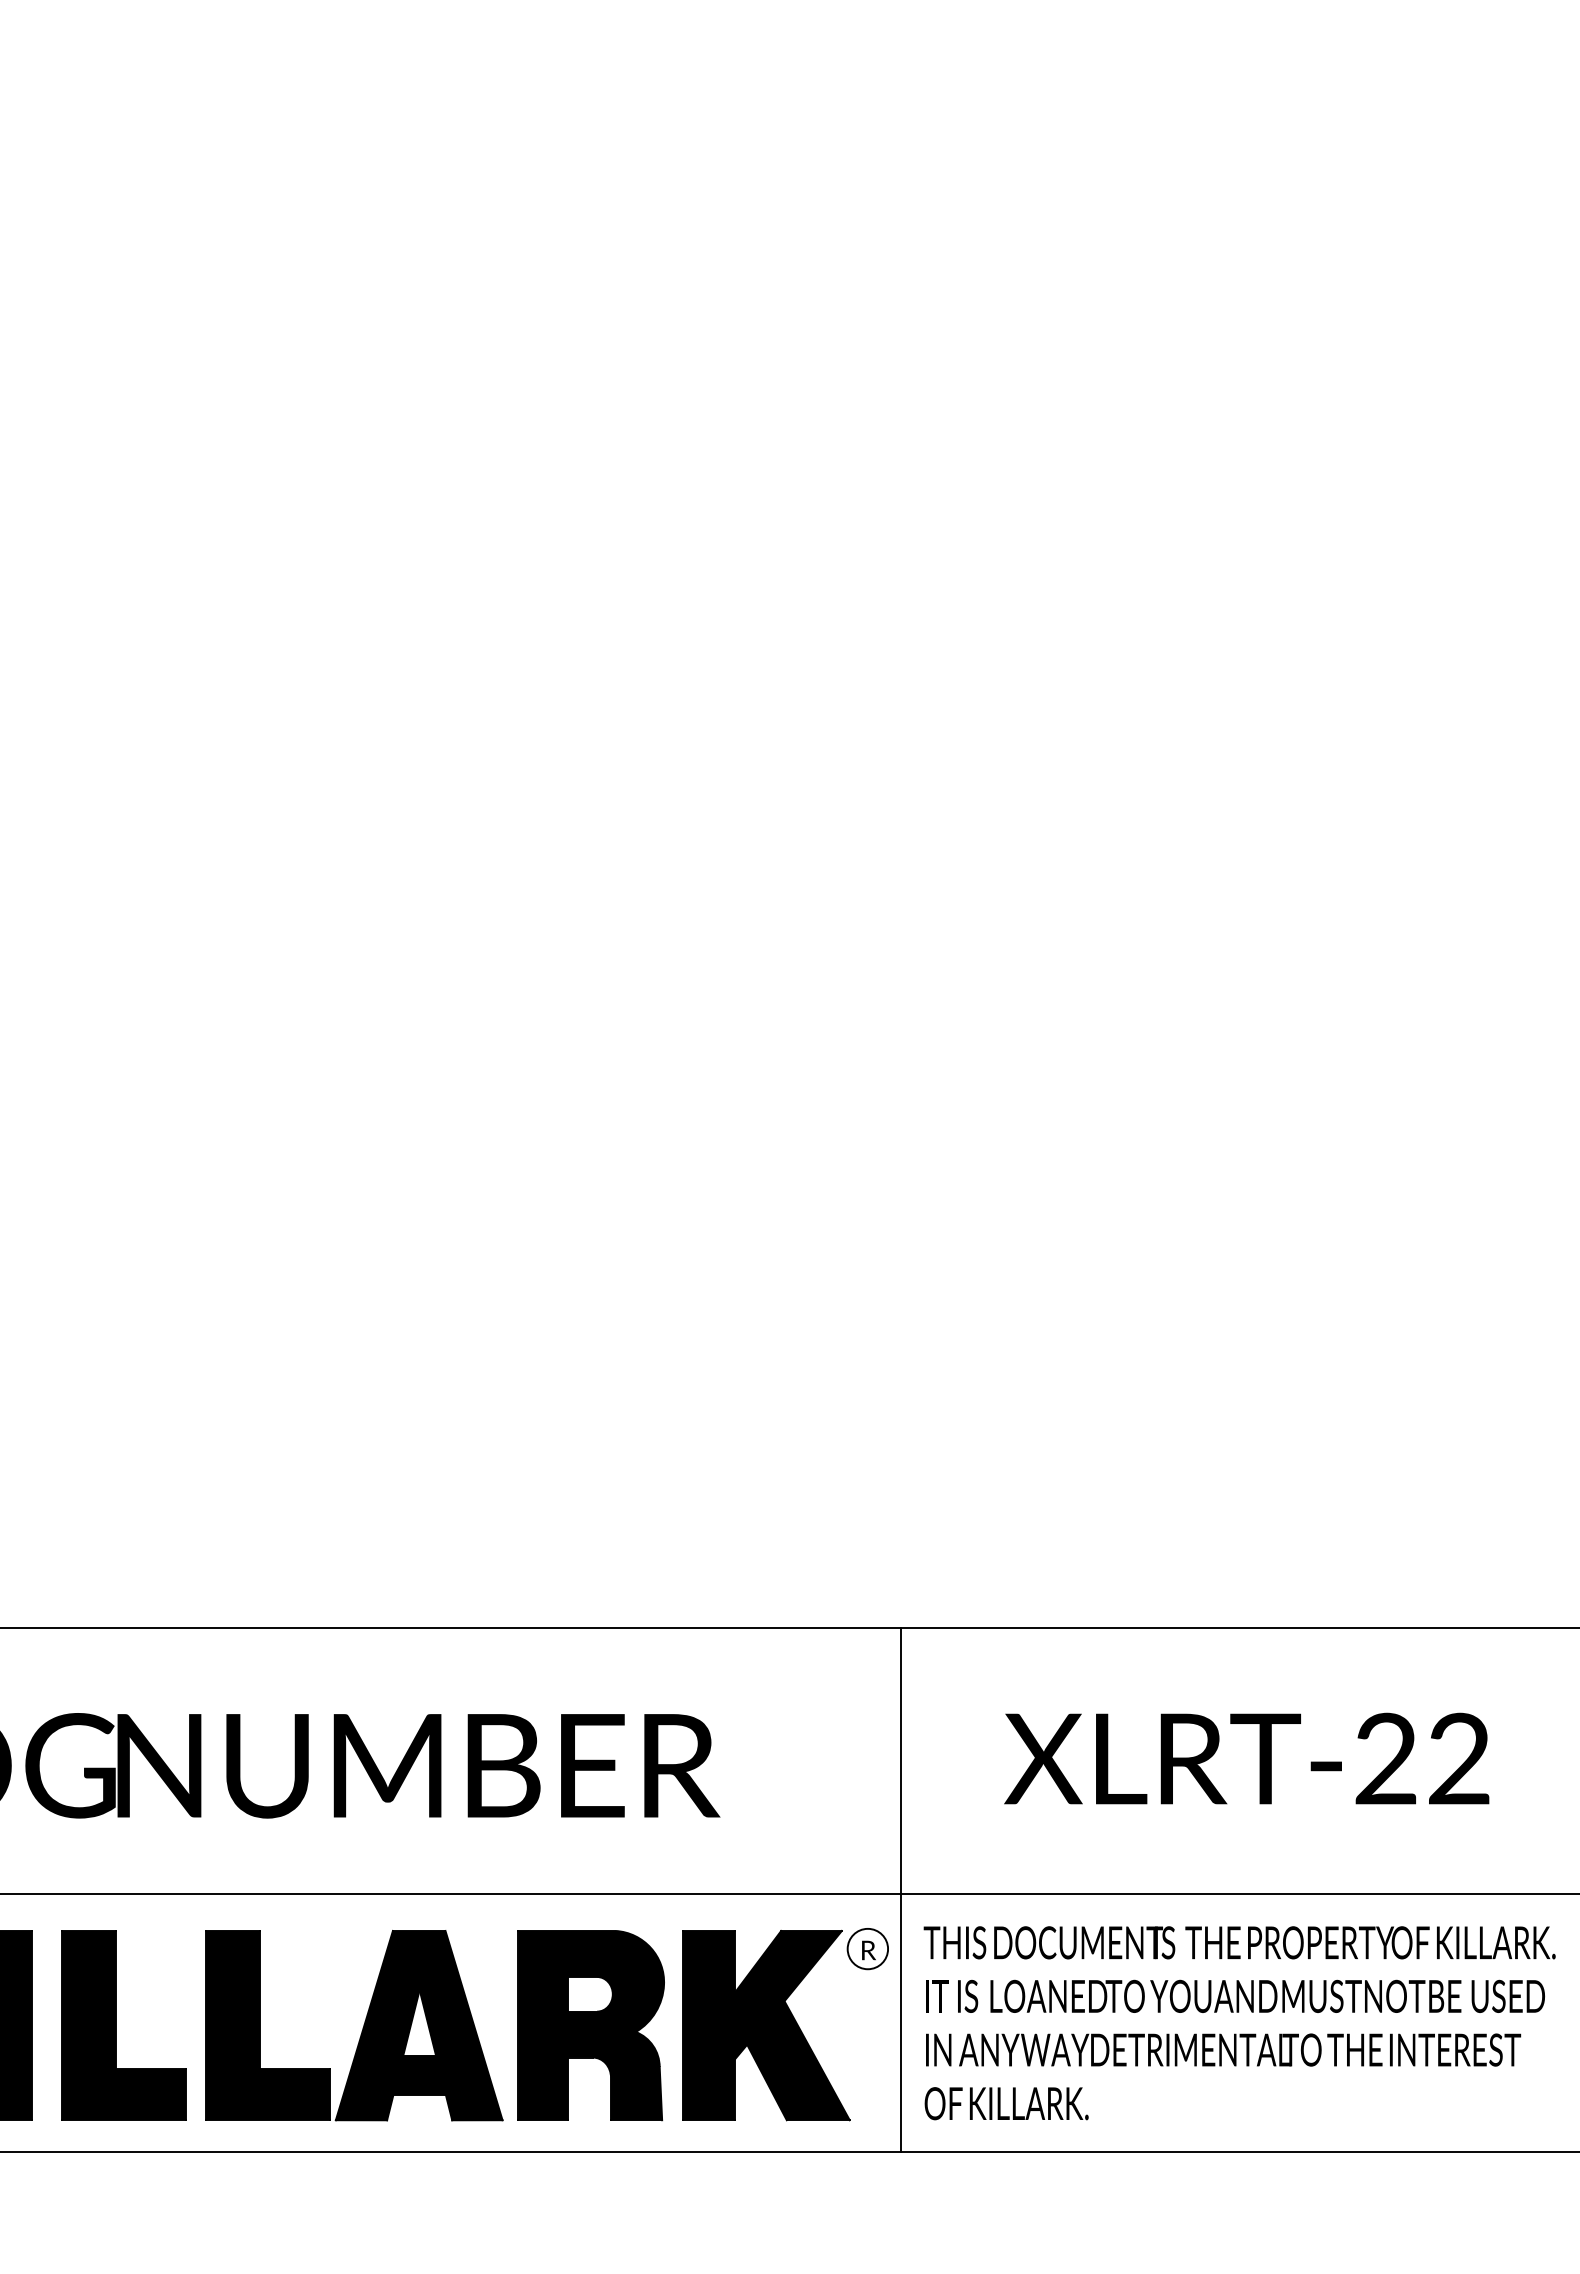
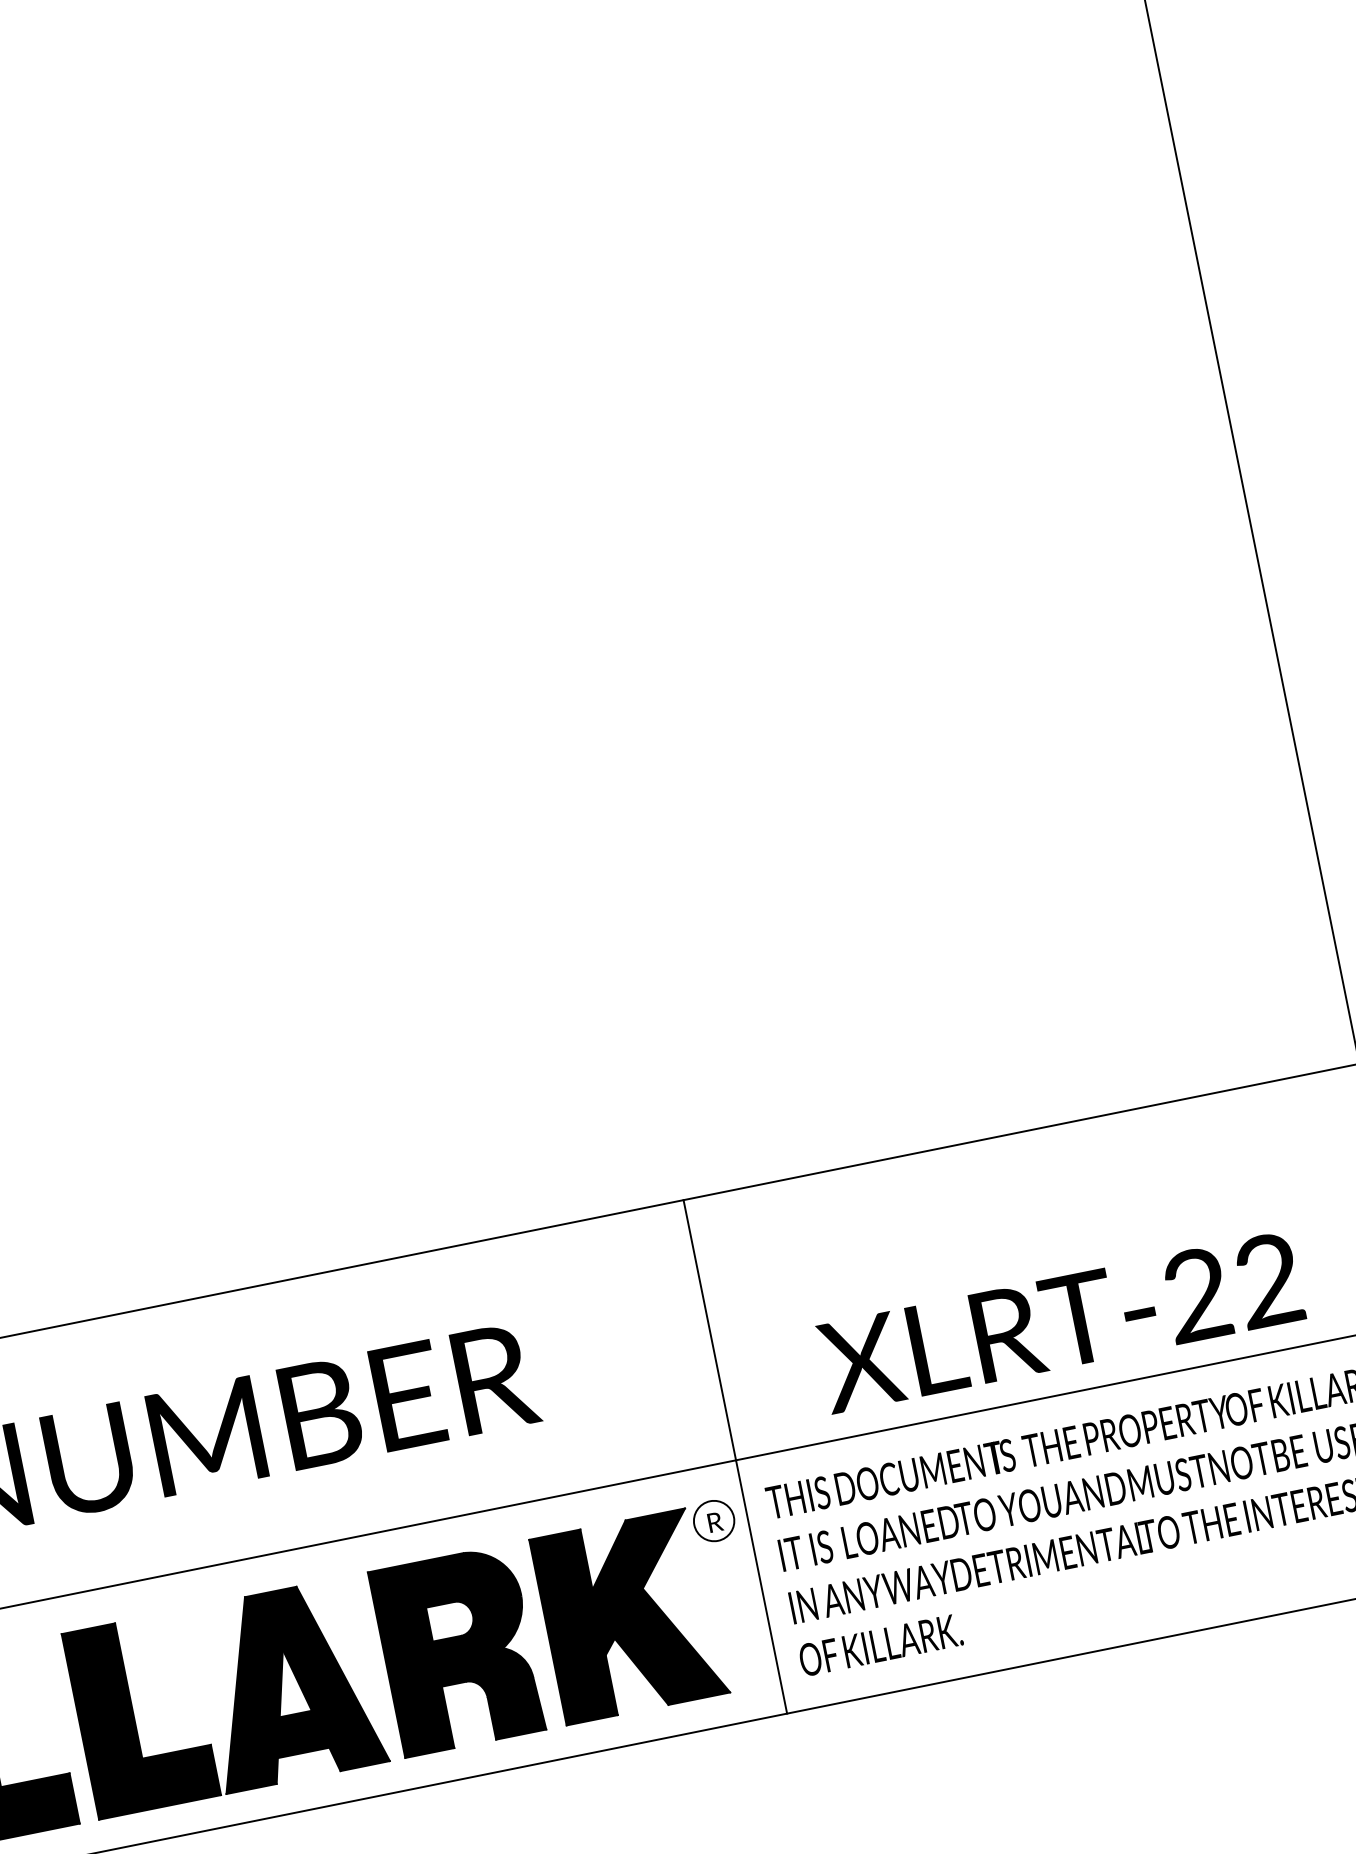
text: (1246, 1758) -> (1060, 1322), moved

